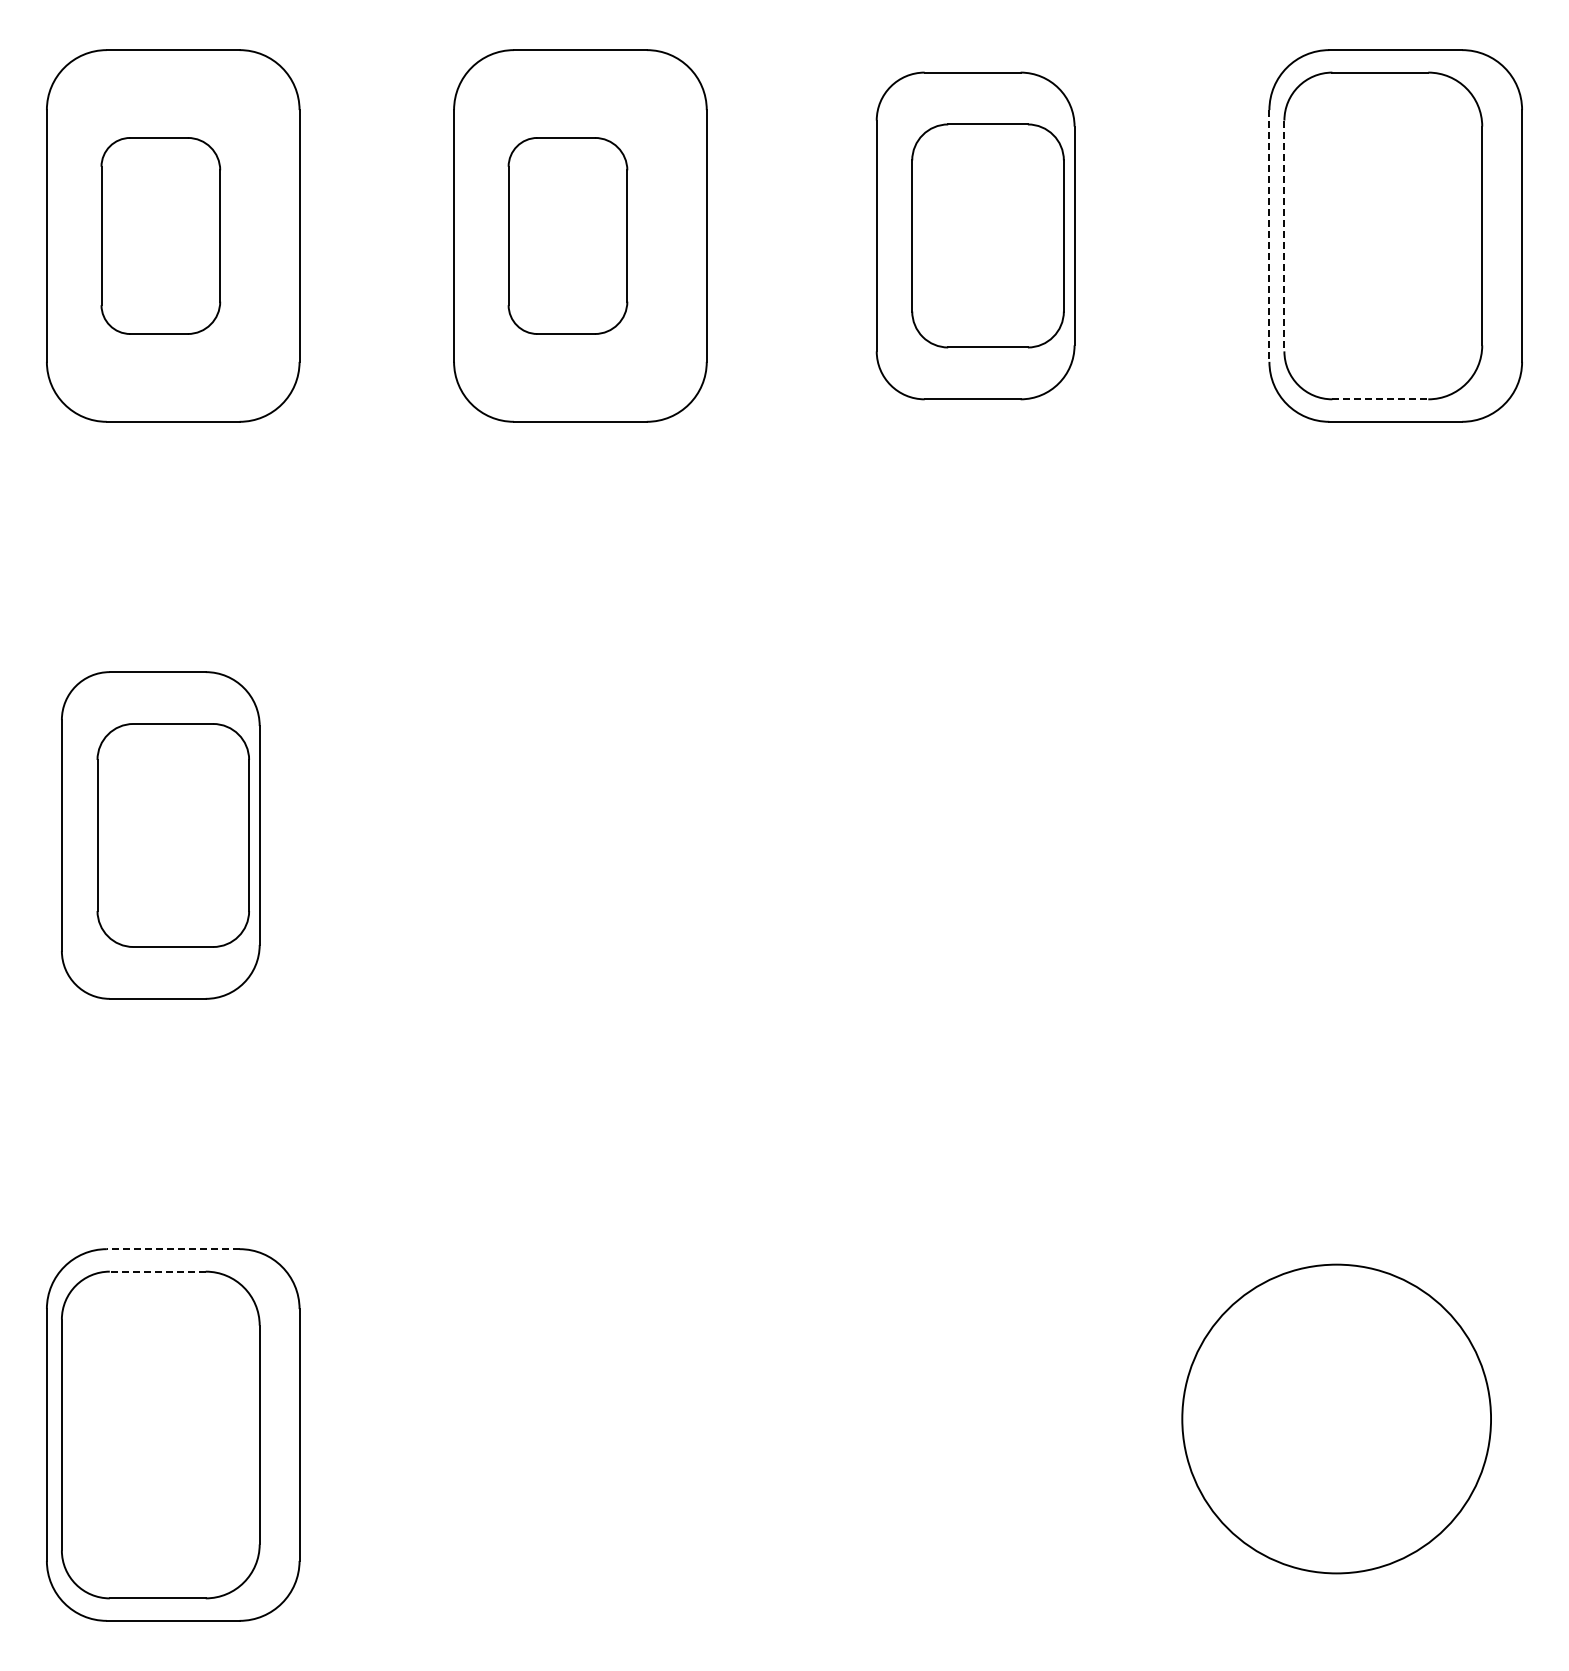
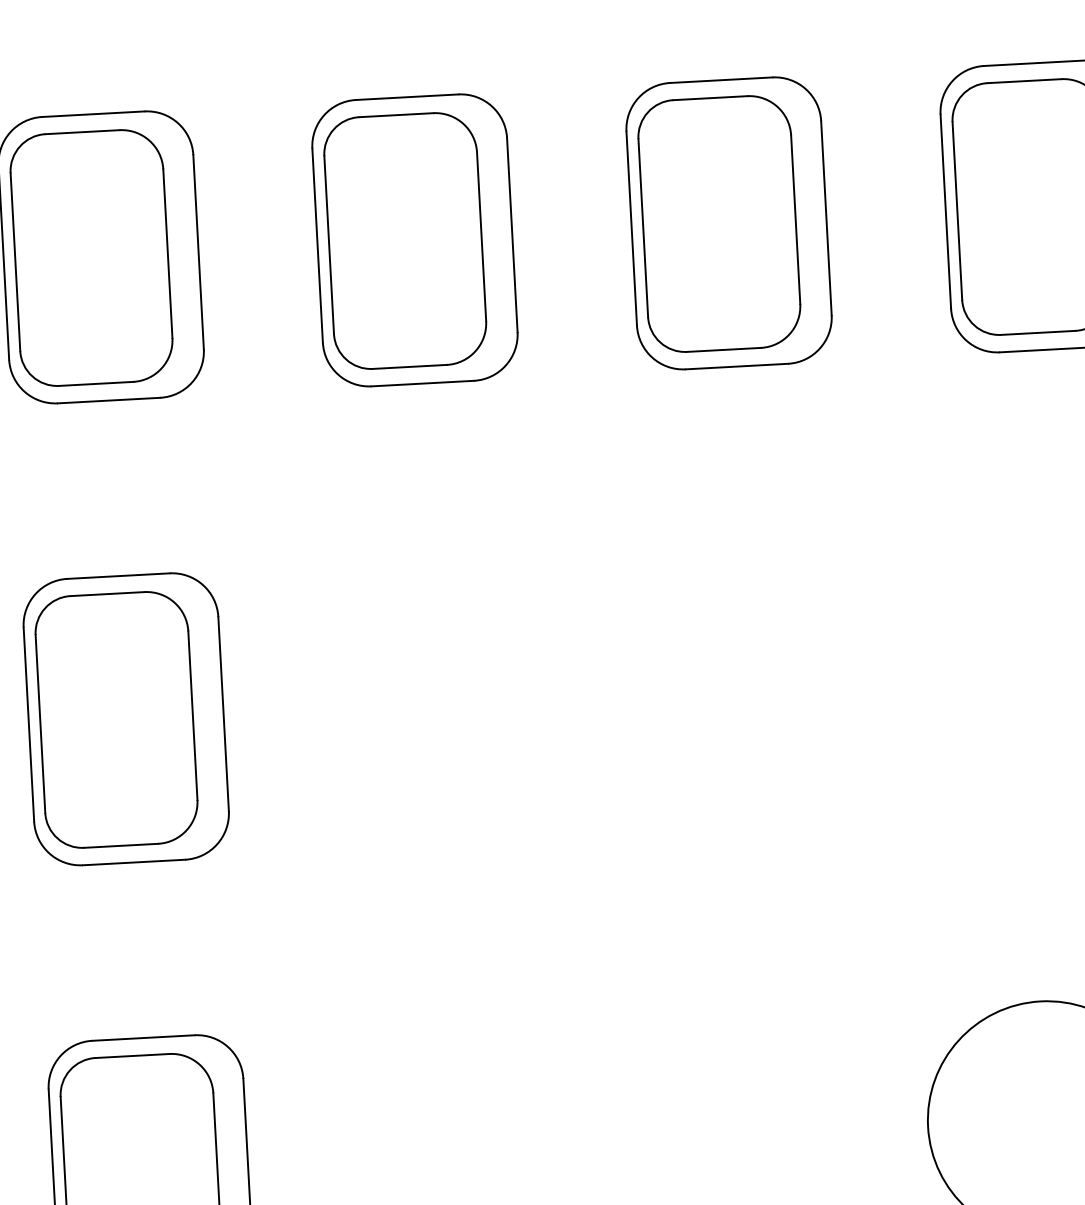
part: (160, 235) -> (91, 257), size x1.67
part: (567, 235) -> (405, 240), size x1.67
part: (987, 235) -> (728, 223), size x1.67
line: (1269, 235) -> (945, 211), dashed -> solid
line: (1284, 236) -> (957, 211), dashed -> solid
line: (1380, 399) -> (1038, 333), dashed -> solid
part: (173, 835) -> (126, 719), size x1.67
line: (172, 1249) -> (142, 1038), dashed -> solid
line: (157, 1271) -> (132, 1055), dashed -> solid

